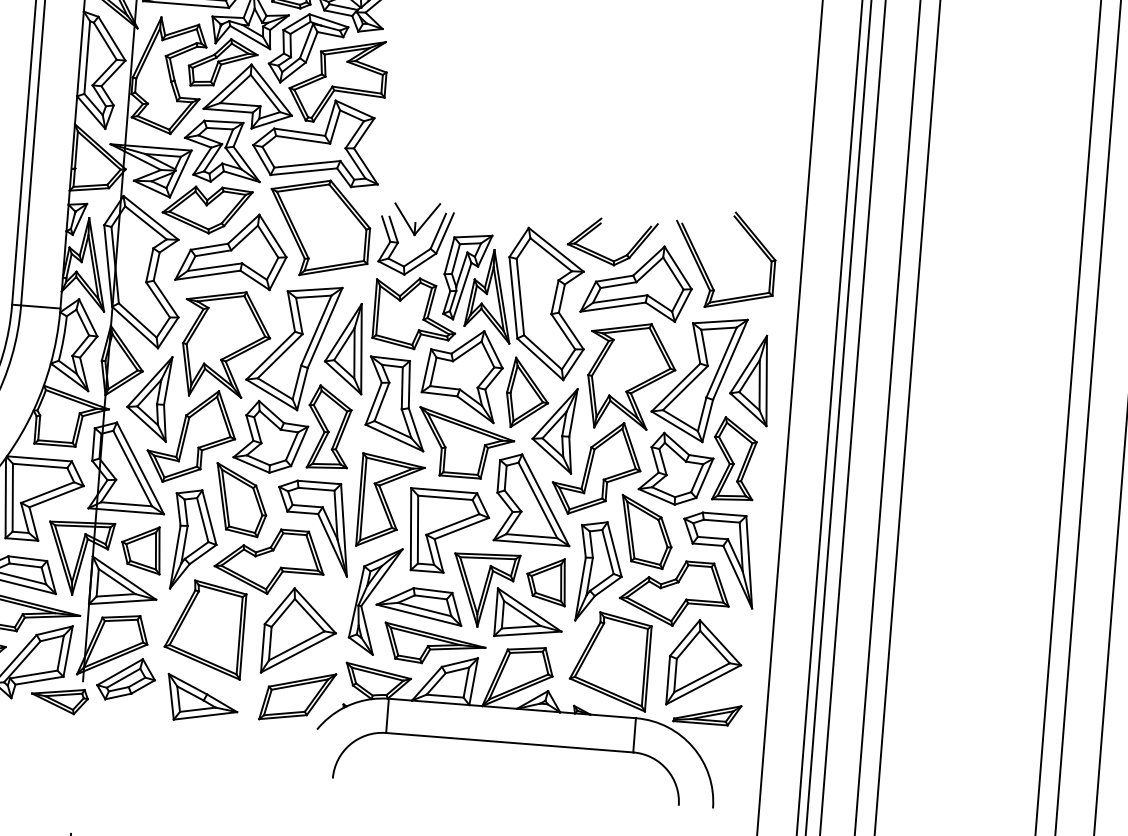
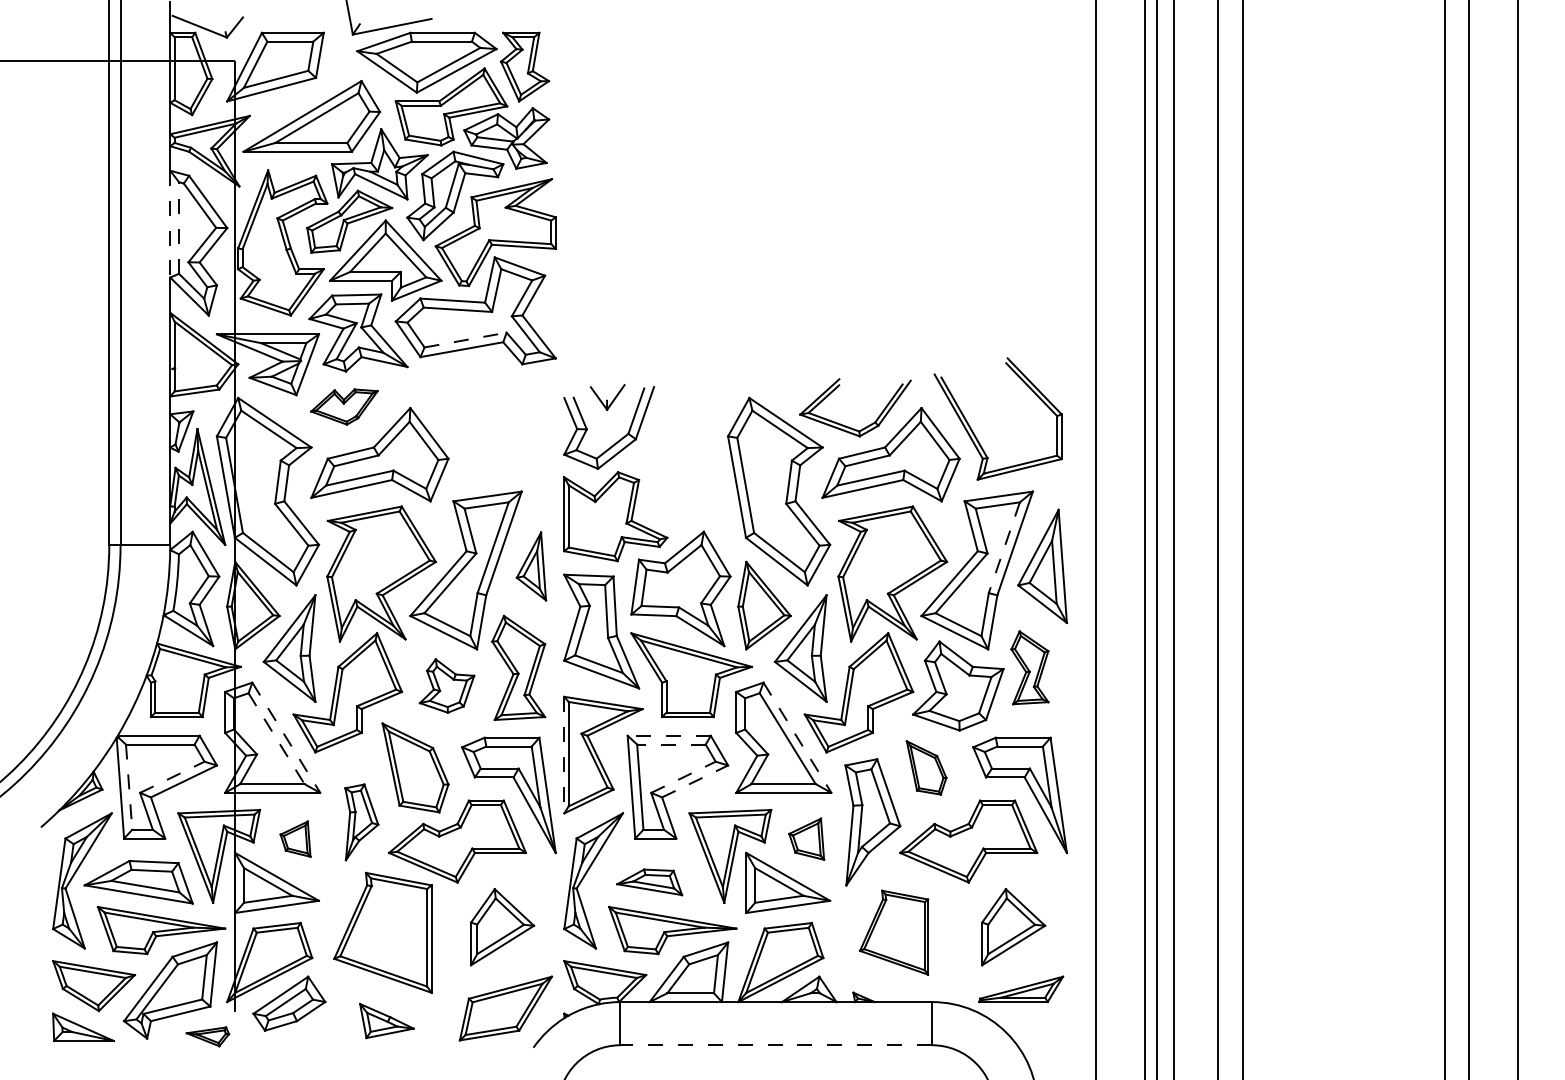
line: (80, 54) -> (170, 224), solid -> dashed
line: (87, 58) -> (179, 228), solid -> dashed
line: (307, 164) -> (465, 340), solid -> dashed
part: (207, 209) -> (344, 406), size x0.6
part: (416, 218) -> (607, 397), size x0.6
part: (319, 227) -> (486, 418), removed
part: (478, 287) -> (692, 477), removed
part: (345, 347) -> (531, 566), size x0.6
line: (721, 362) -> (1004, 547), solid -> dashed
part: (270, 436) -> (446, 685), size x0.6
part: (734, 459) -> (1029, 667), size x0.7
line: (140, 468) -> (286, 737), solid -> dashed
line: (132, 469) -> (276, 739), solid -> dashed
line: (444, 490) -> (669, 735), solid -> dashed
line: (47, 492) -> (172, 777), solid -> dashed
line: (444, 497) -> (670, 744), solid -> dashed
line: (13, 498) -> (129, 787), solid -> dashed
line: (359, 499) -> (564, 755), solid -> dashed
line: (545, 500) -> (797, 737), solid -> dashed
line: (452, 524) -> (683, 777), solid -> dashed
line: (462, 528) -> (695, 781), solid -> dashed
part: (646, 531) -> (926, 767), size x0.6
part: (194, 540) -> (361, 822), size x0.6
part: (141, 548) -> (295, 838), size x0.6
part: (546, 580) -> (806, 838), size x0.7
part: (419, 605) -> (649, 882), size x0.6
part: (300, 631) -> (502, 926), size x0.7
part: (609, 660) -> (893, 932), size x0.7
part: (705, 663) -> (1013, 926), size x0.7
part: (202, 698) -> (386, 1020), size x0.6
part: (59, 700) -> (207, 1036), size x0.6
line: (509, 742) -> (776, 1045), solid -> dashed

